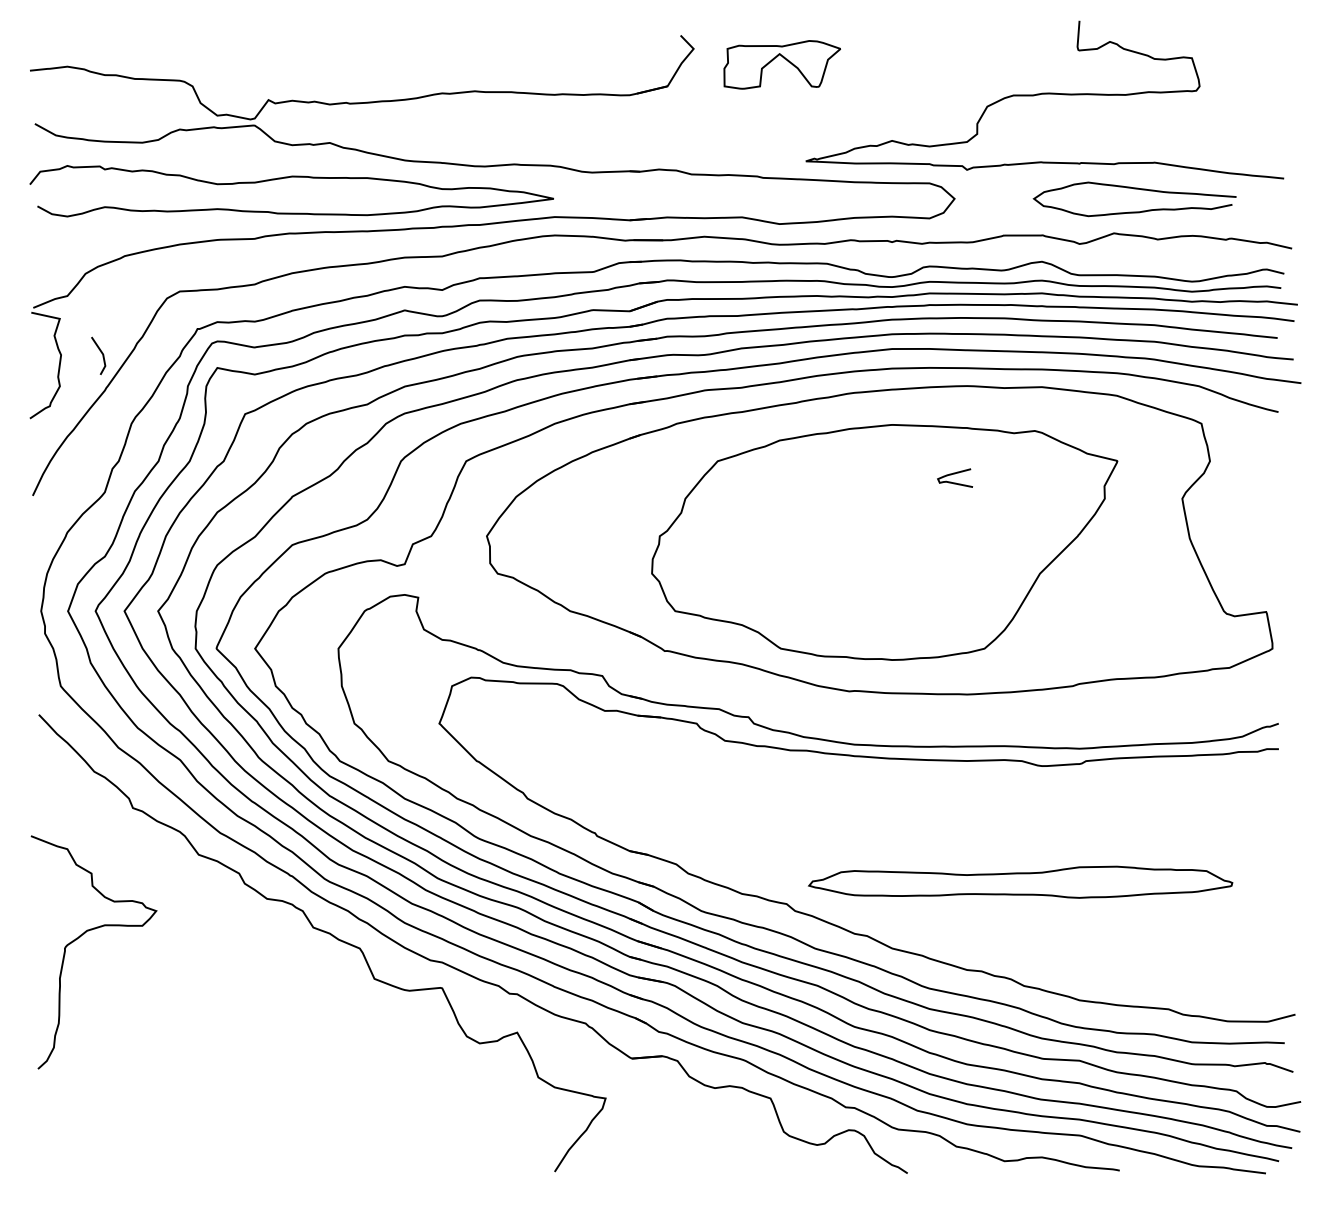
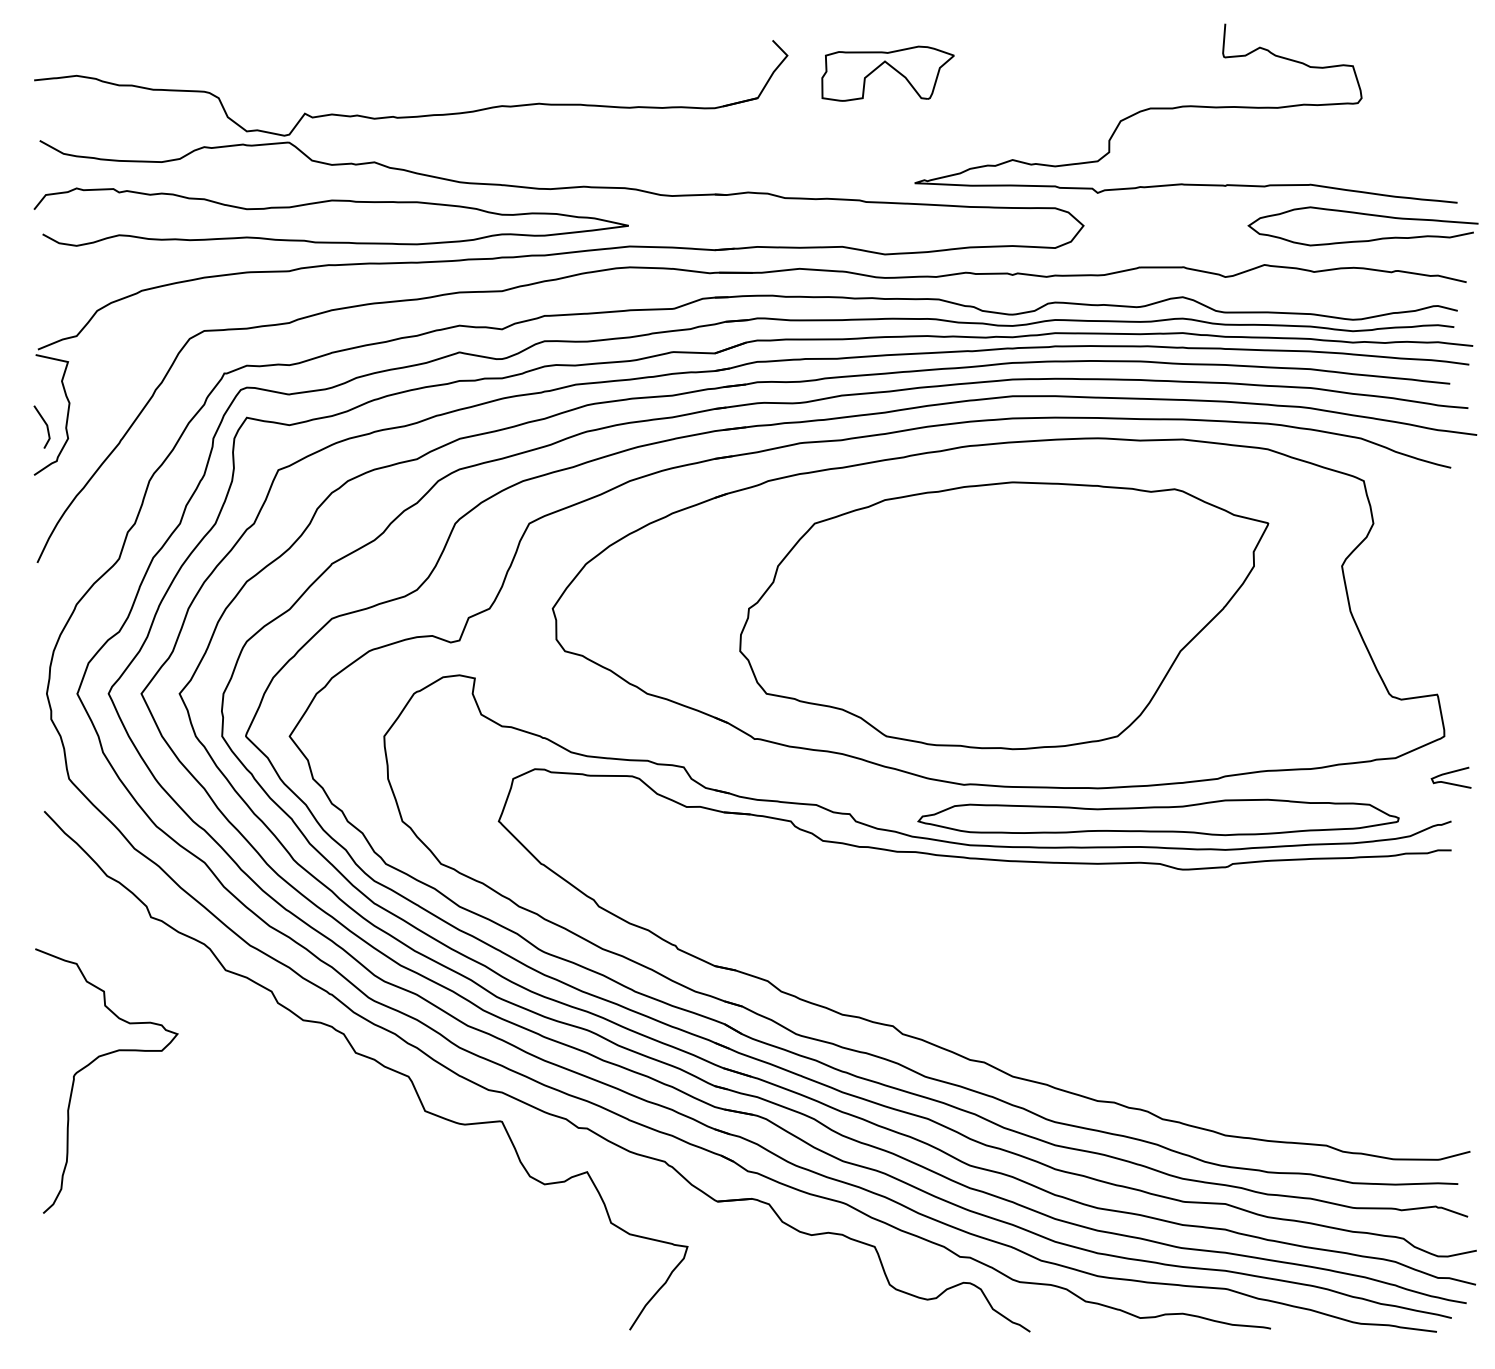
curve: (1136, 189) -> (1365, 215), moved
line: (100, 352) -> (44, 423), moved
curve: (954, 474) -> (1450, 773), moved
part: (1020, 882) -> (1158, 817), moved

